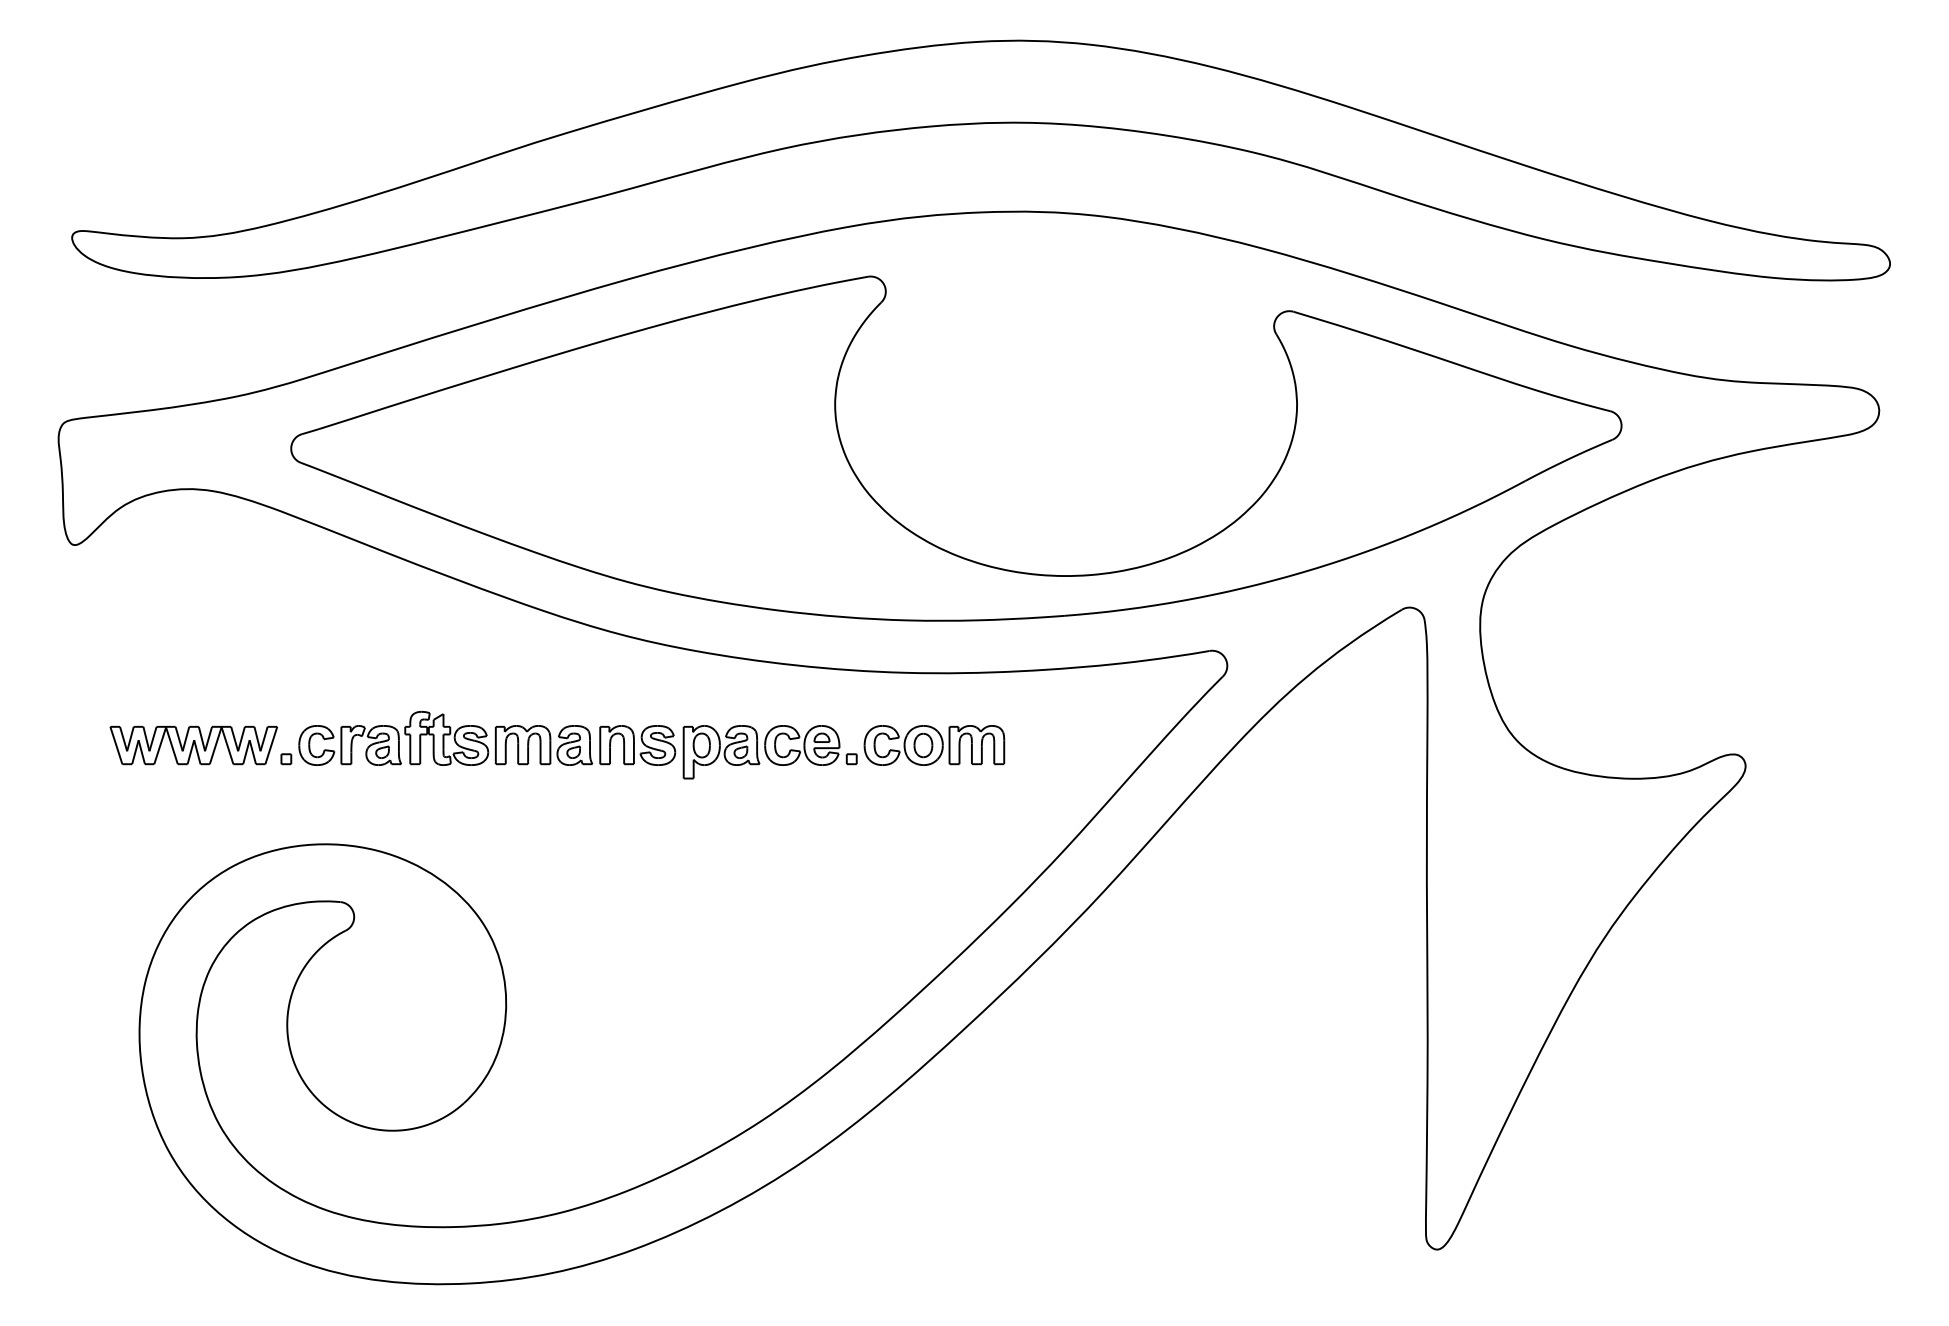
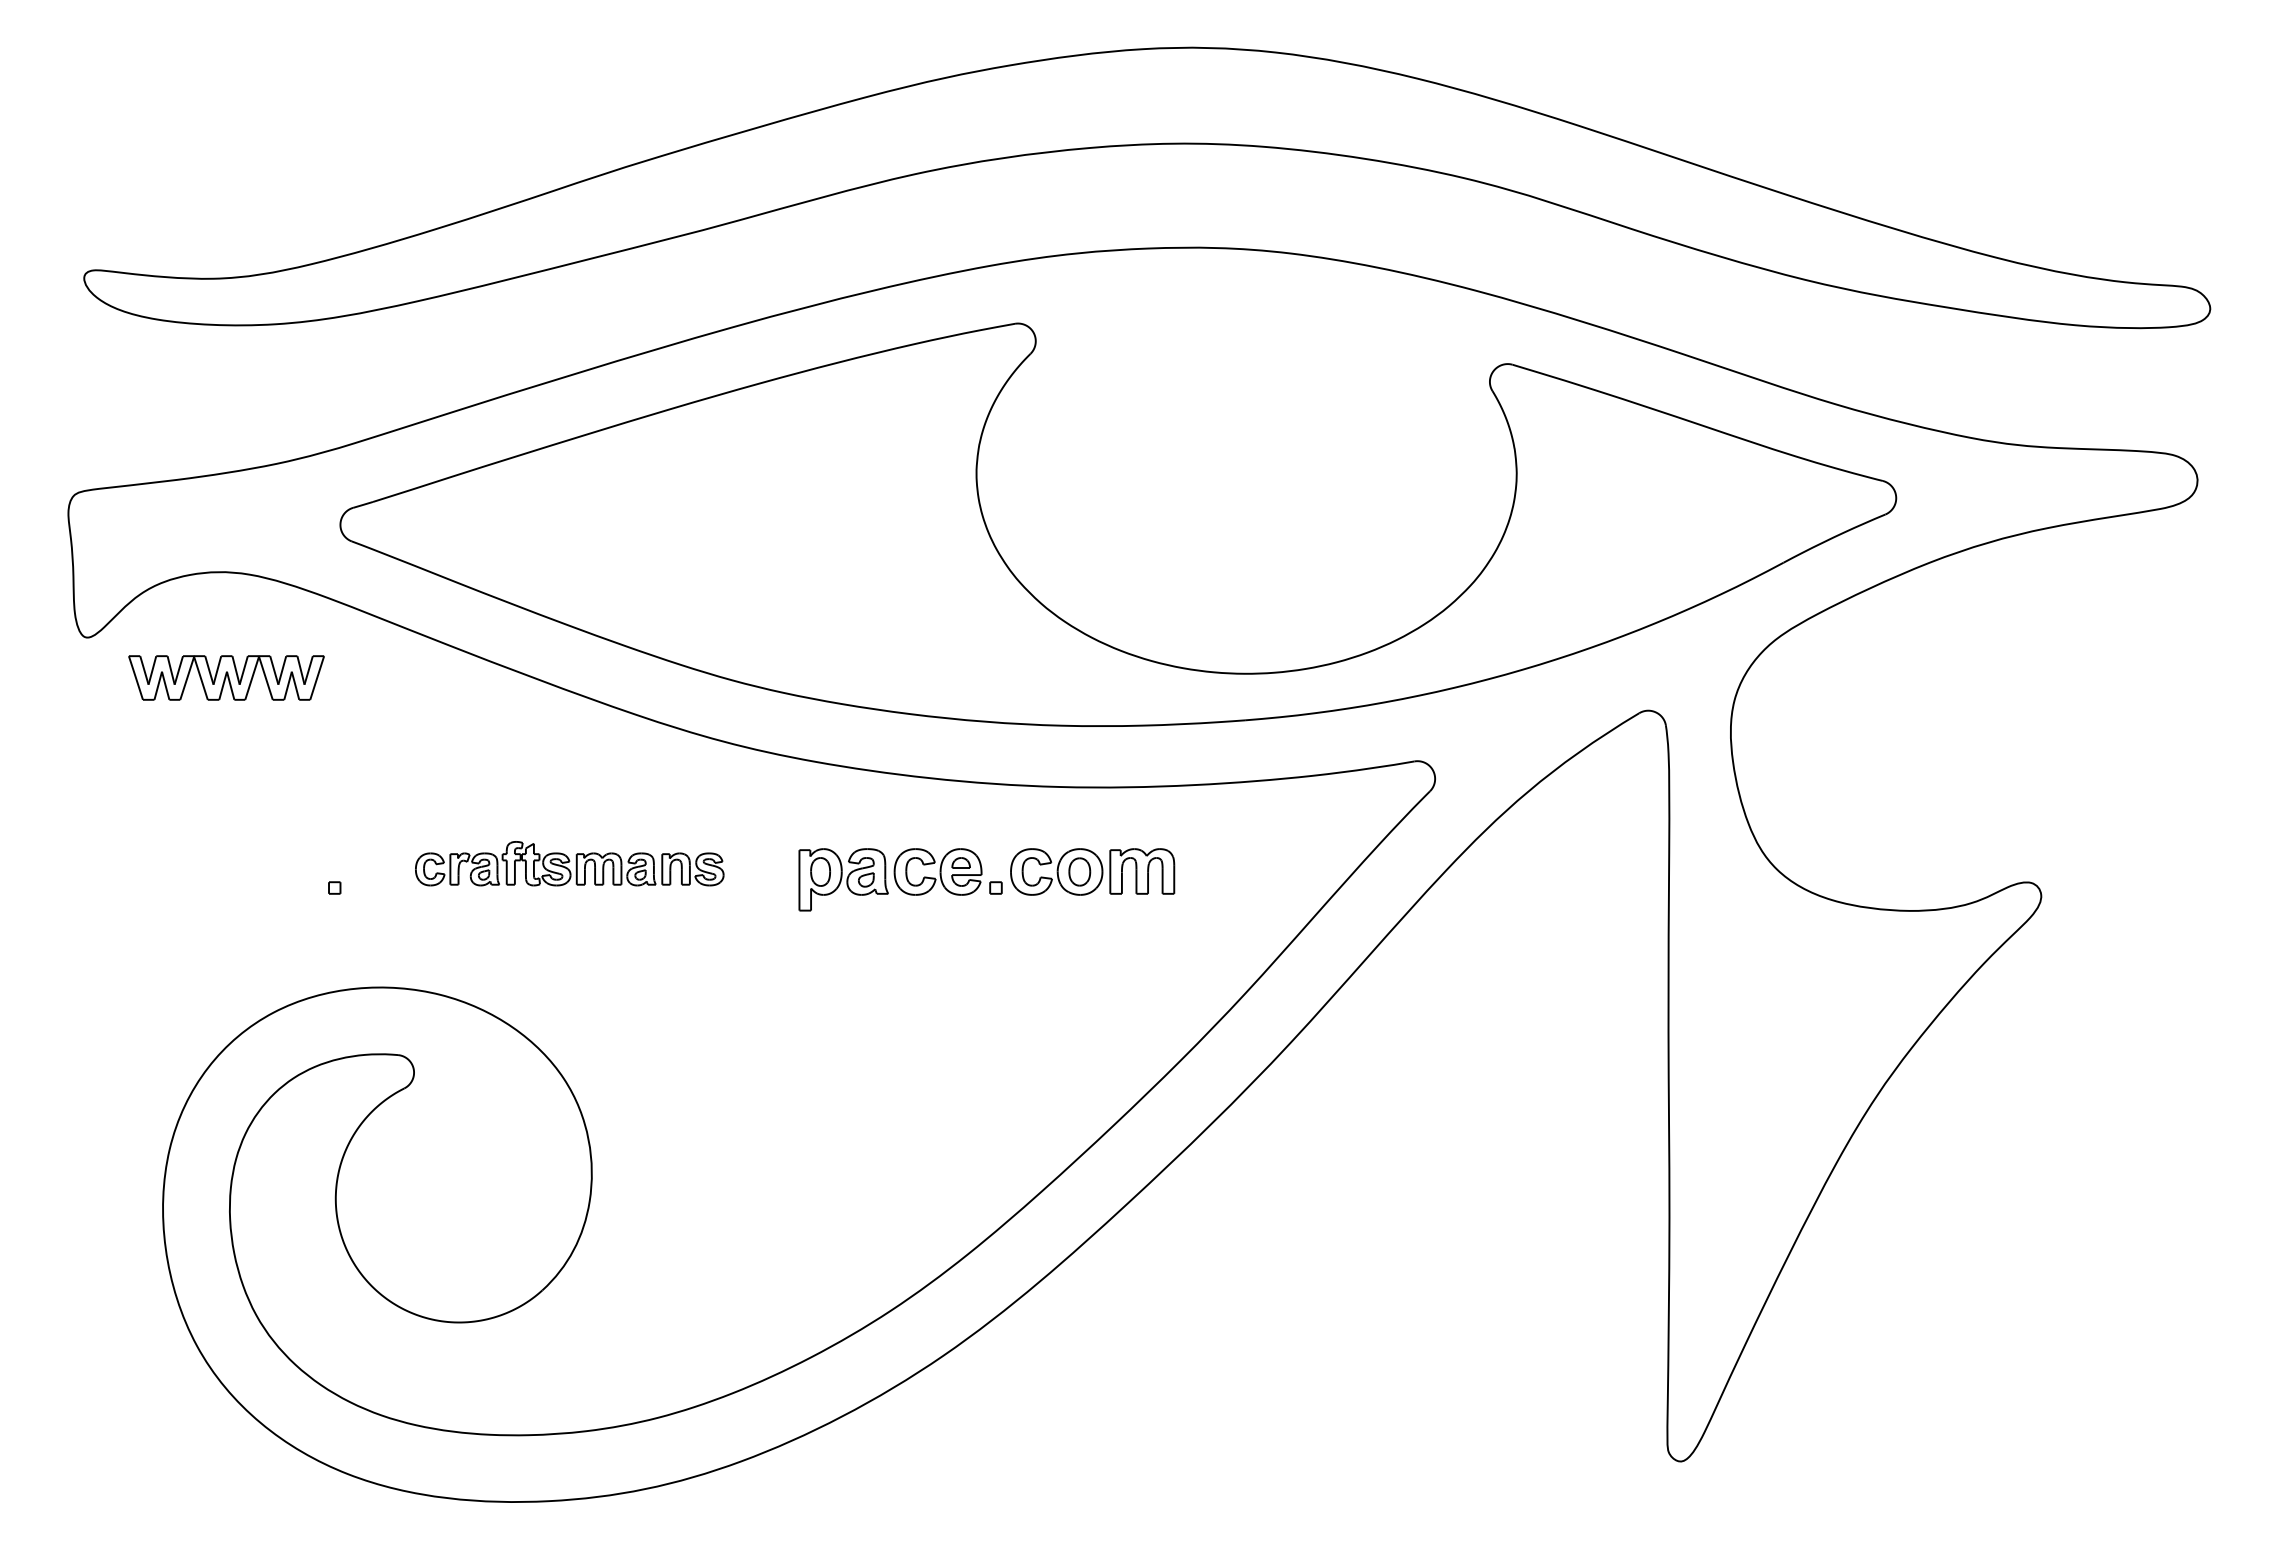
part: (487, 738) -> (569, 863), size x0.7
part: (193, 745) -> (226, 677), moved

